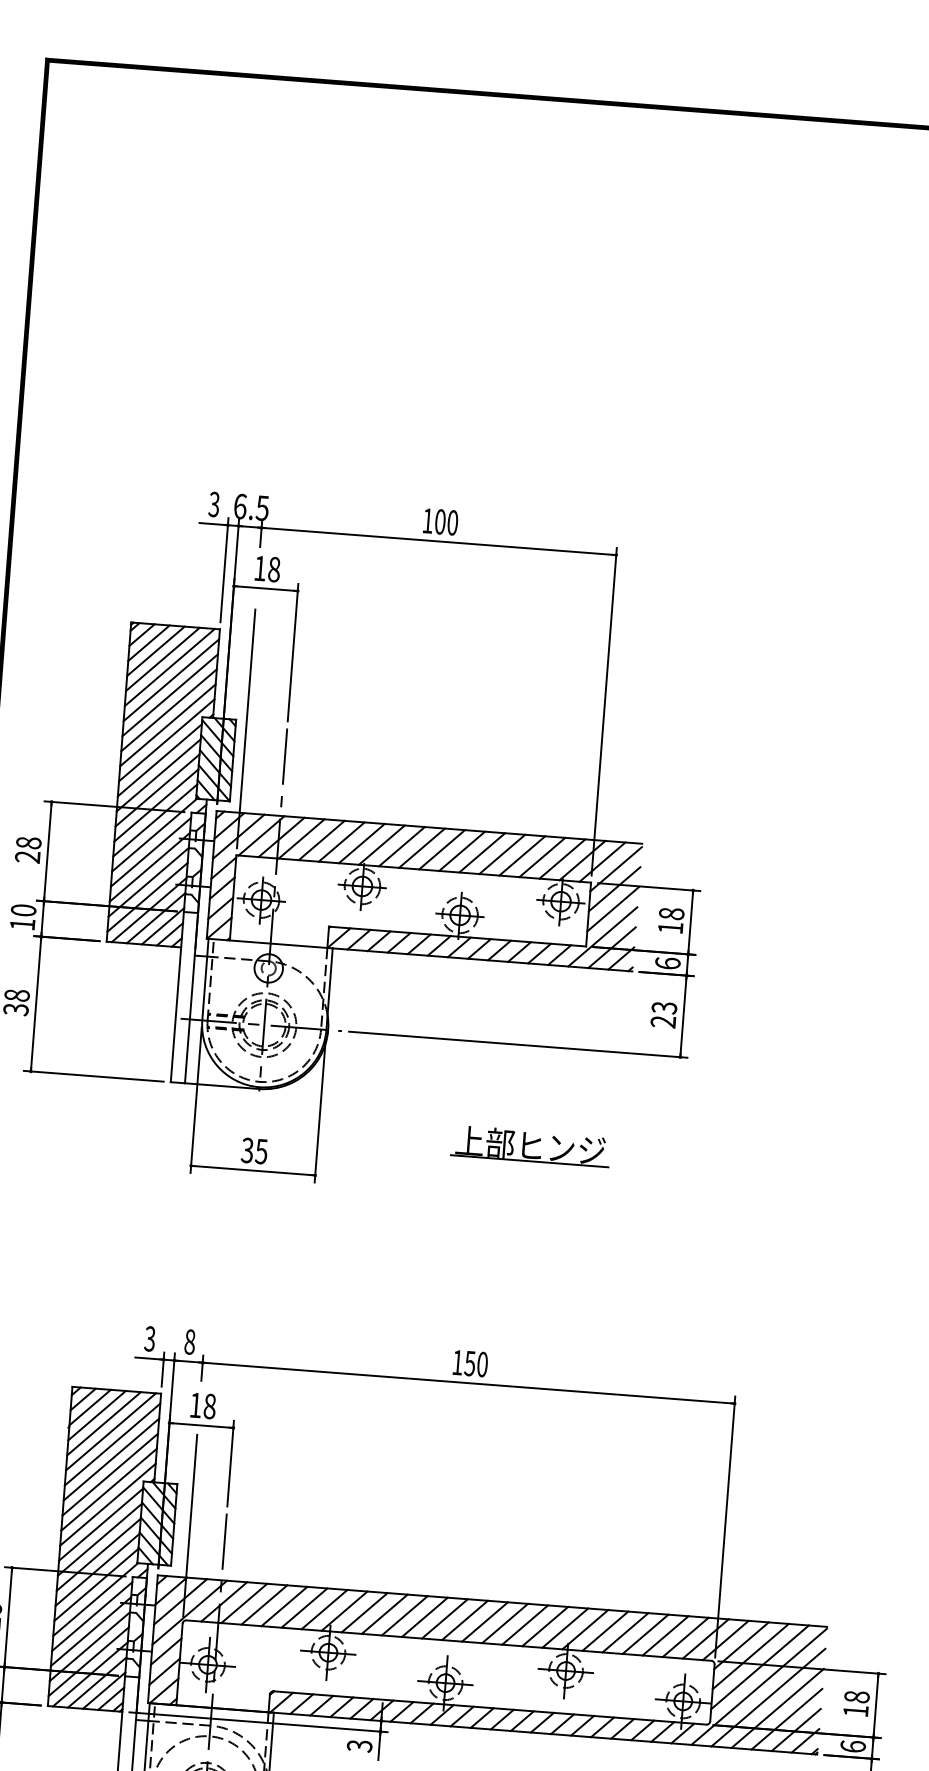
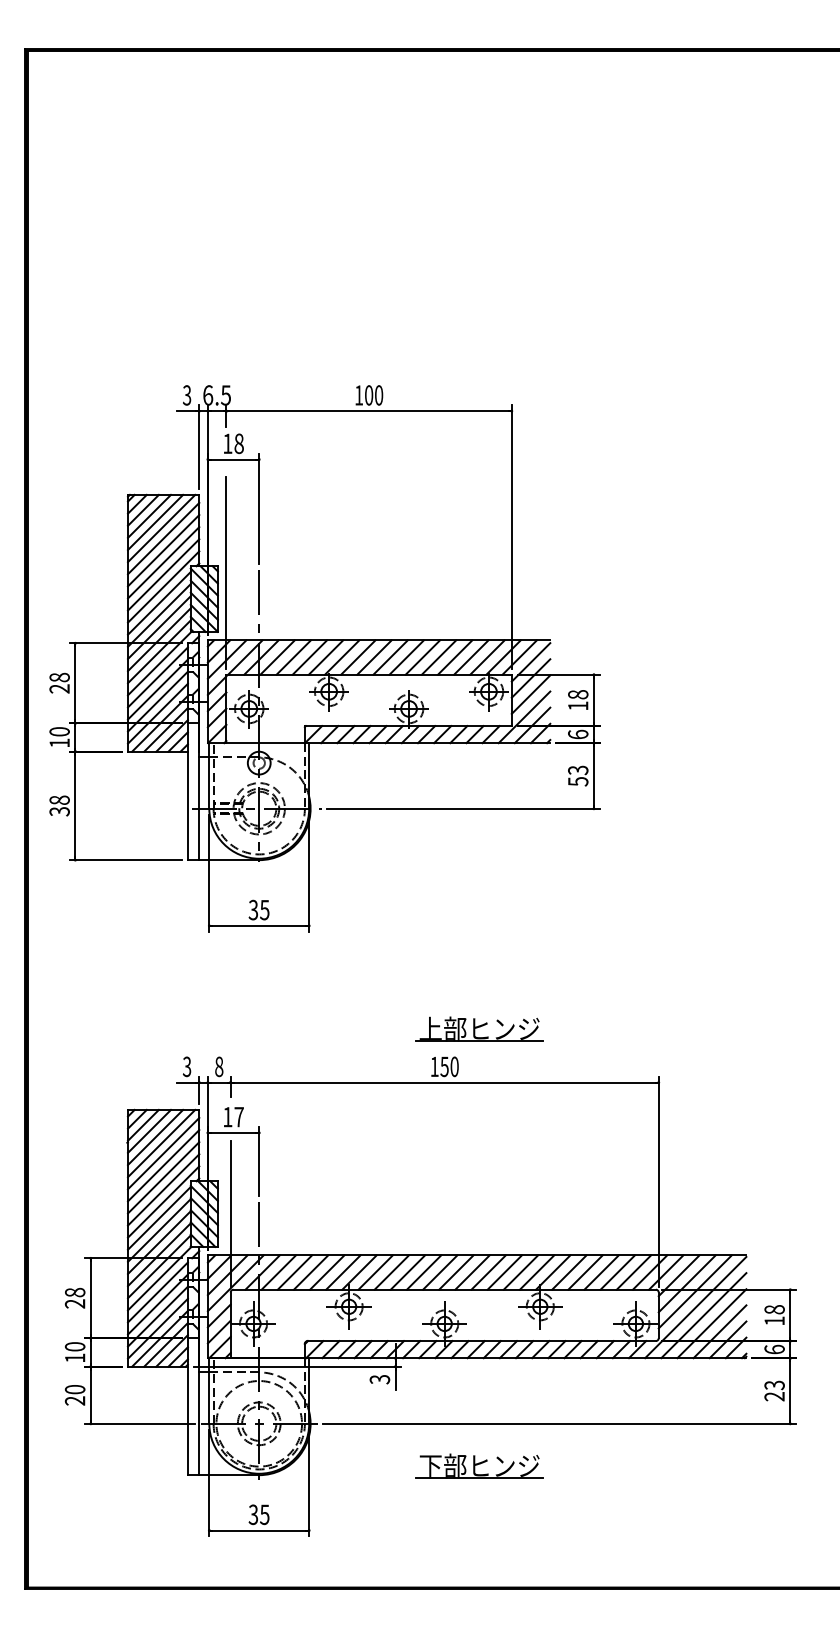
text: (663, 1021) -> (578, 781), 23 -> 53
part: (530, 1145) -> (479, 1028), moved
text: (209, 1406) -> (238, 1117), 18 -> 17

